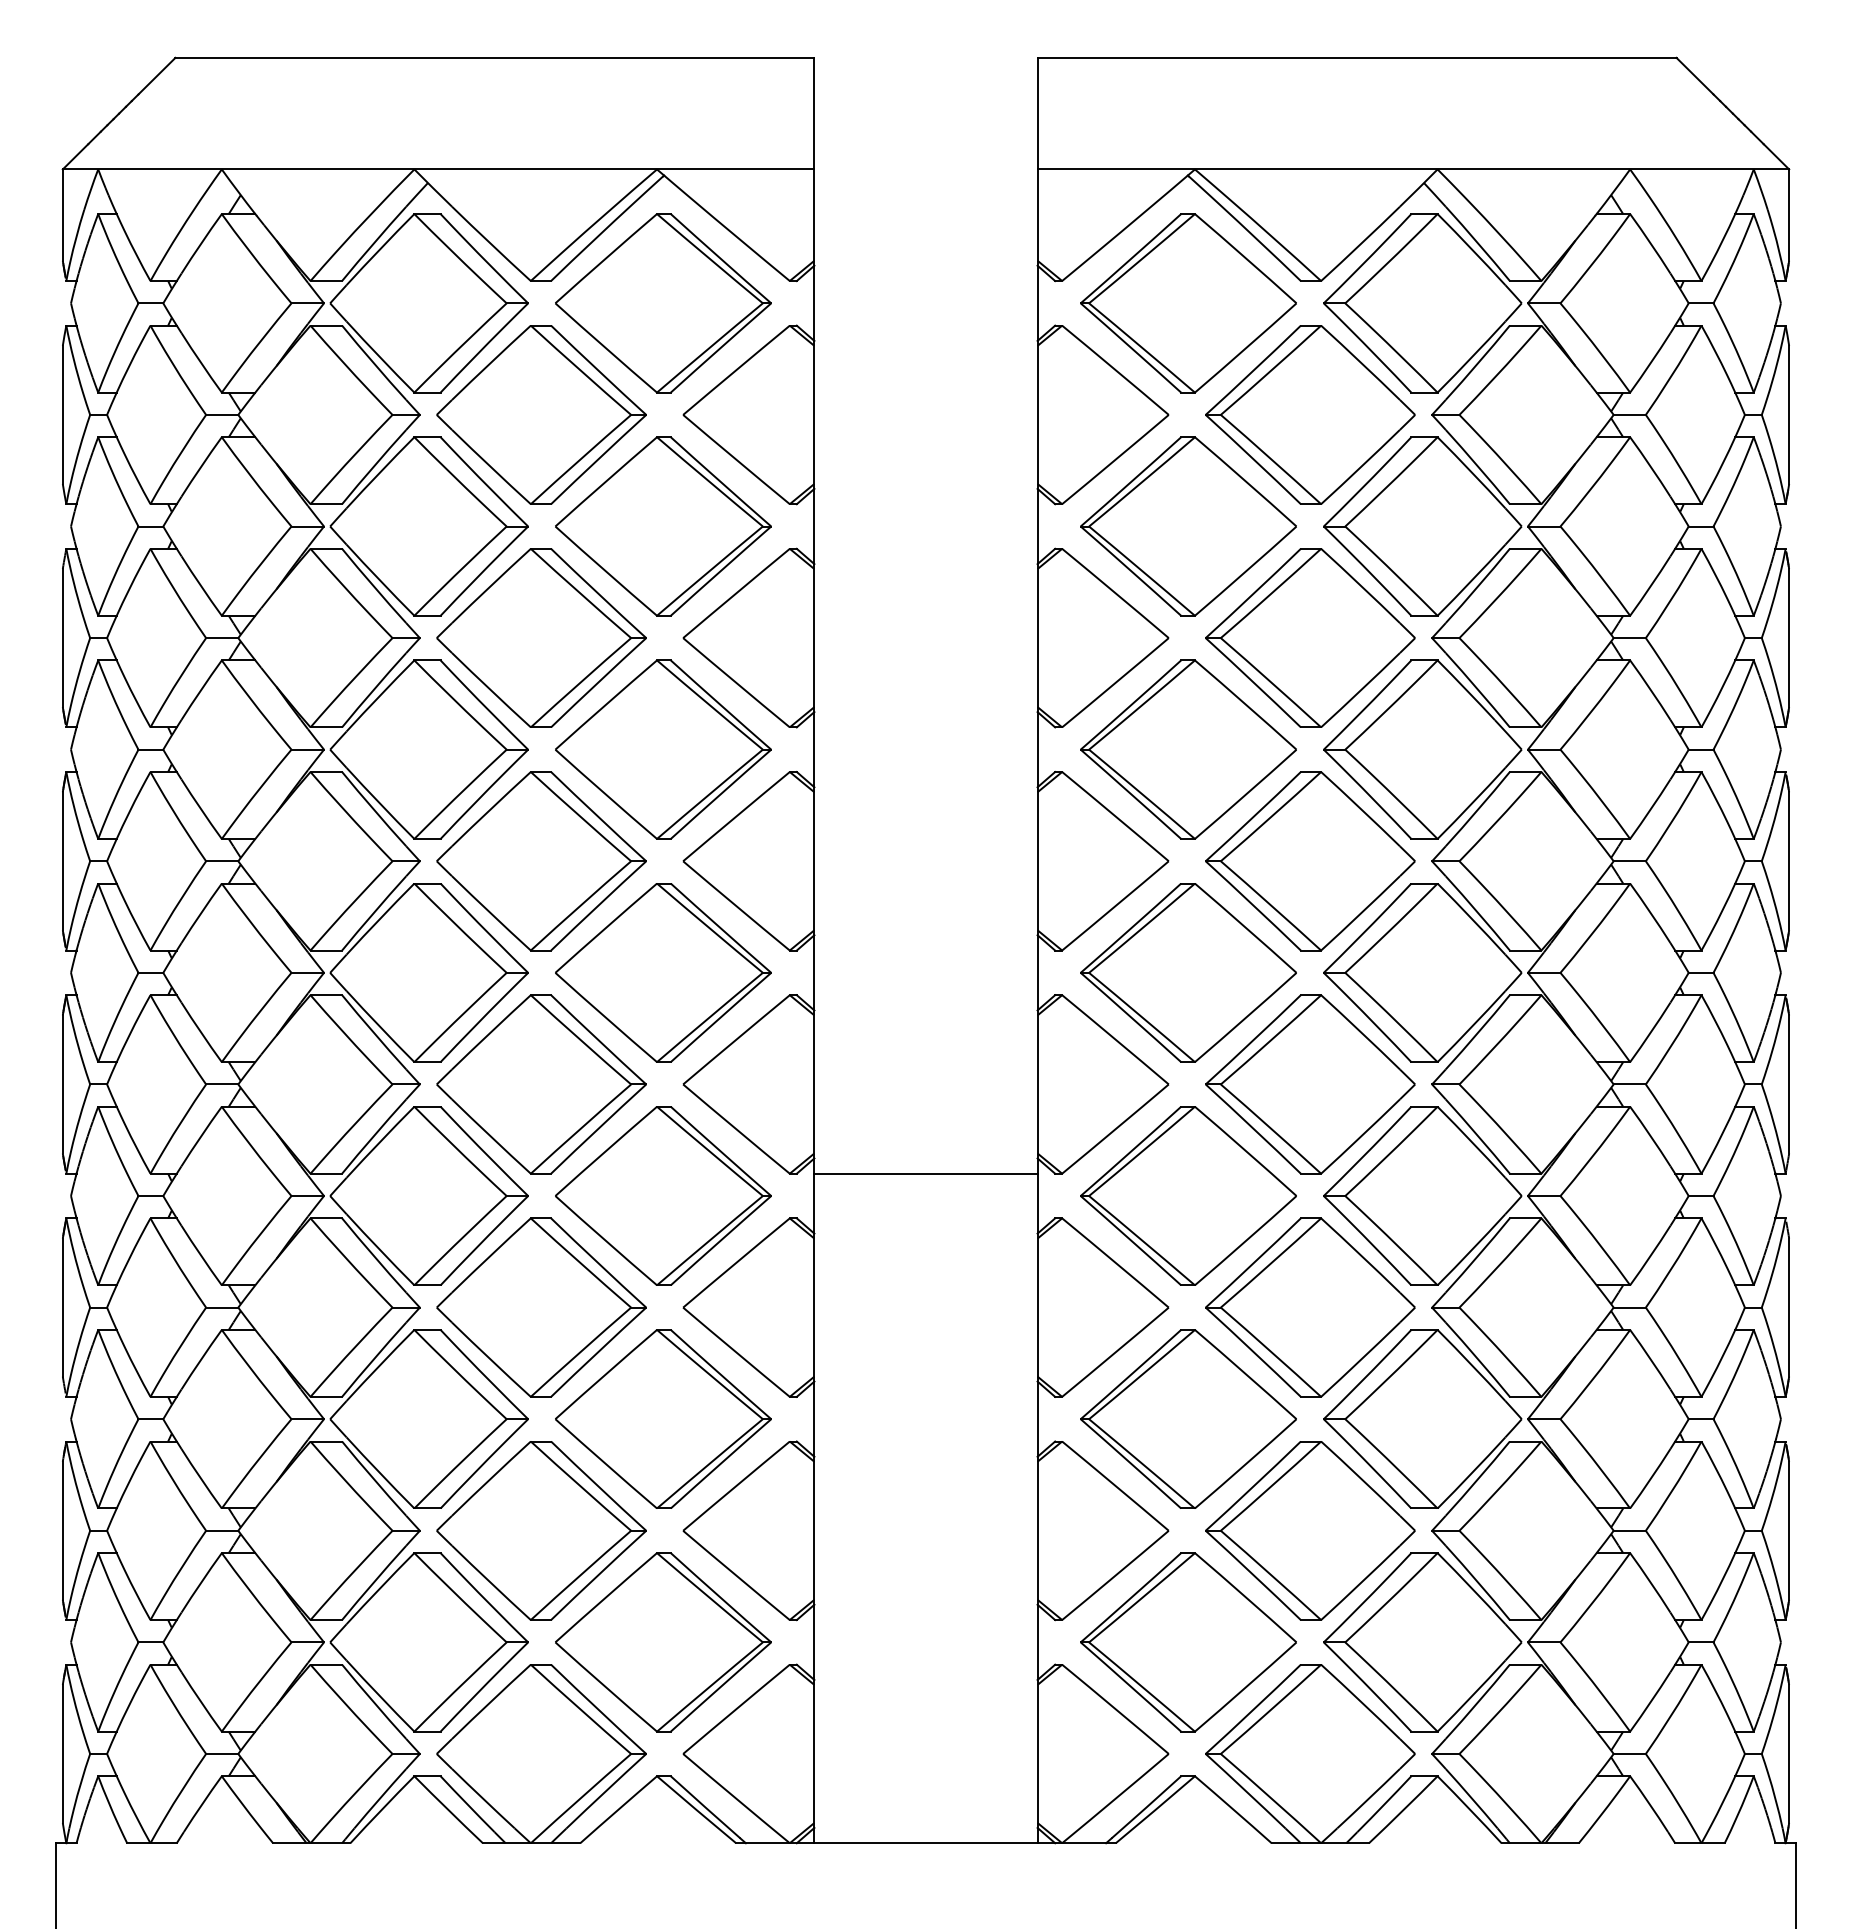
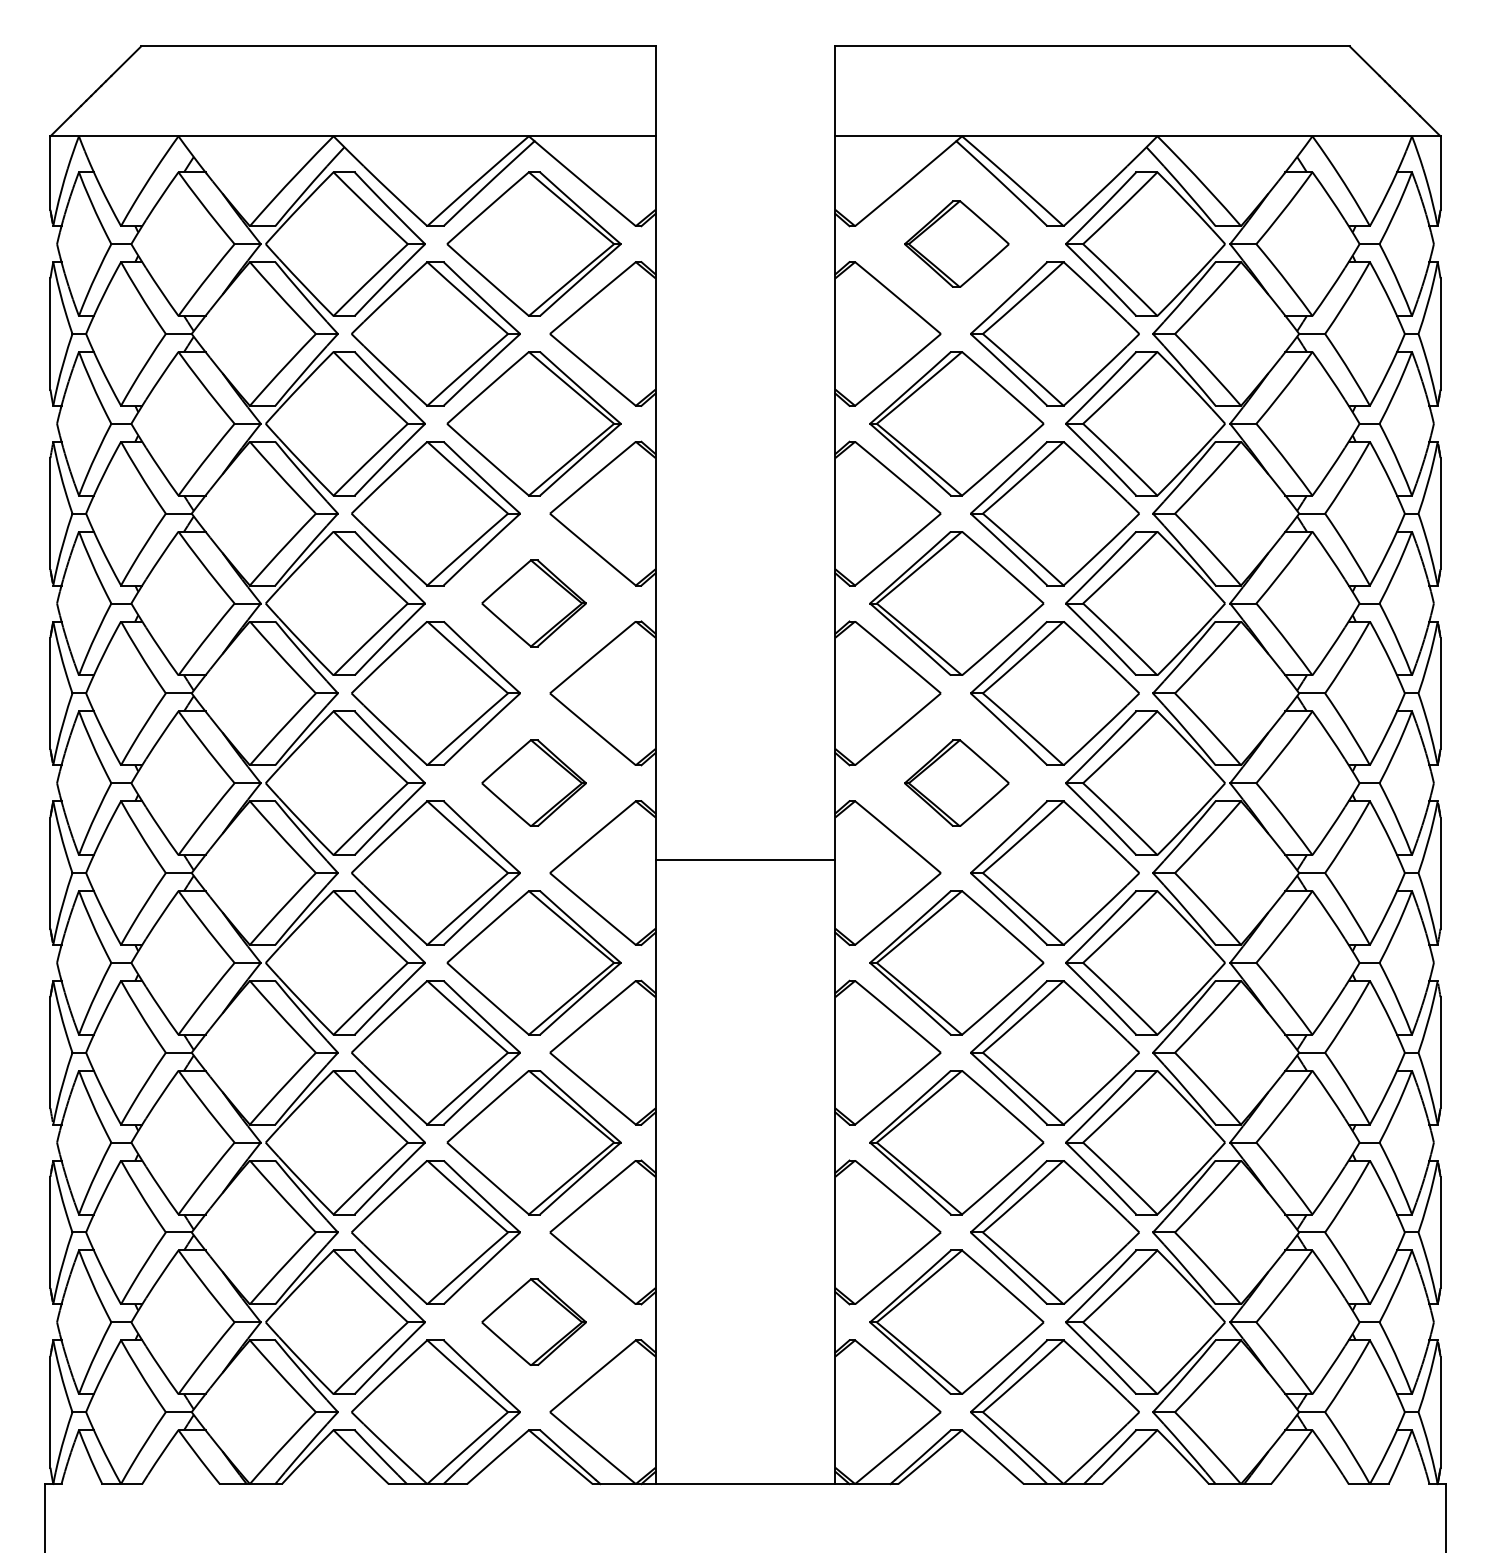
part: (1188, 303) -> (956, 244), size x0.6
part: (663, 749) -> (534, 603), size x0.6
part: (663, 972) -> (534, 782), size x0.6
part: (1188, 972) -> (956, 782), size x0.6
line: (925, 1173) -> (745, 859), moved
part: (663, 1642) -> (534, 1322), size x0.6

